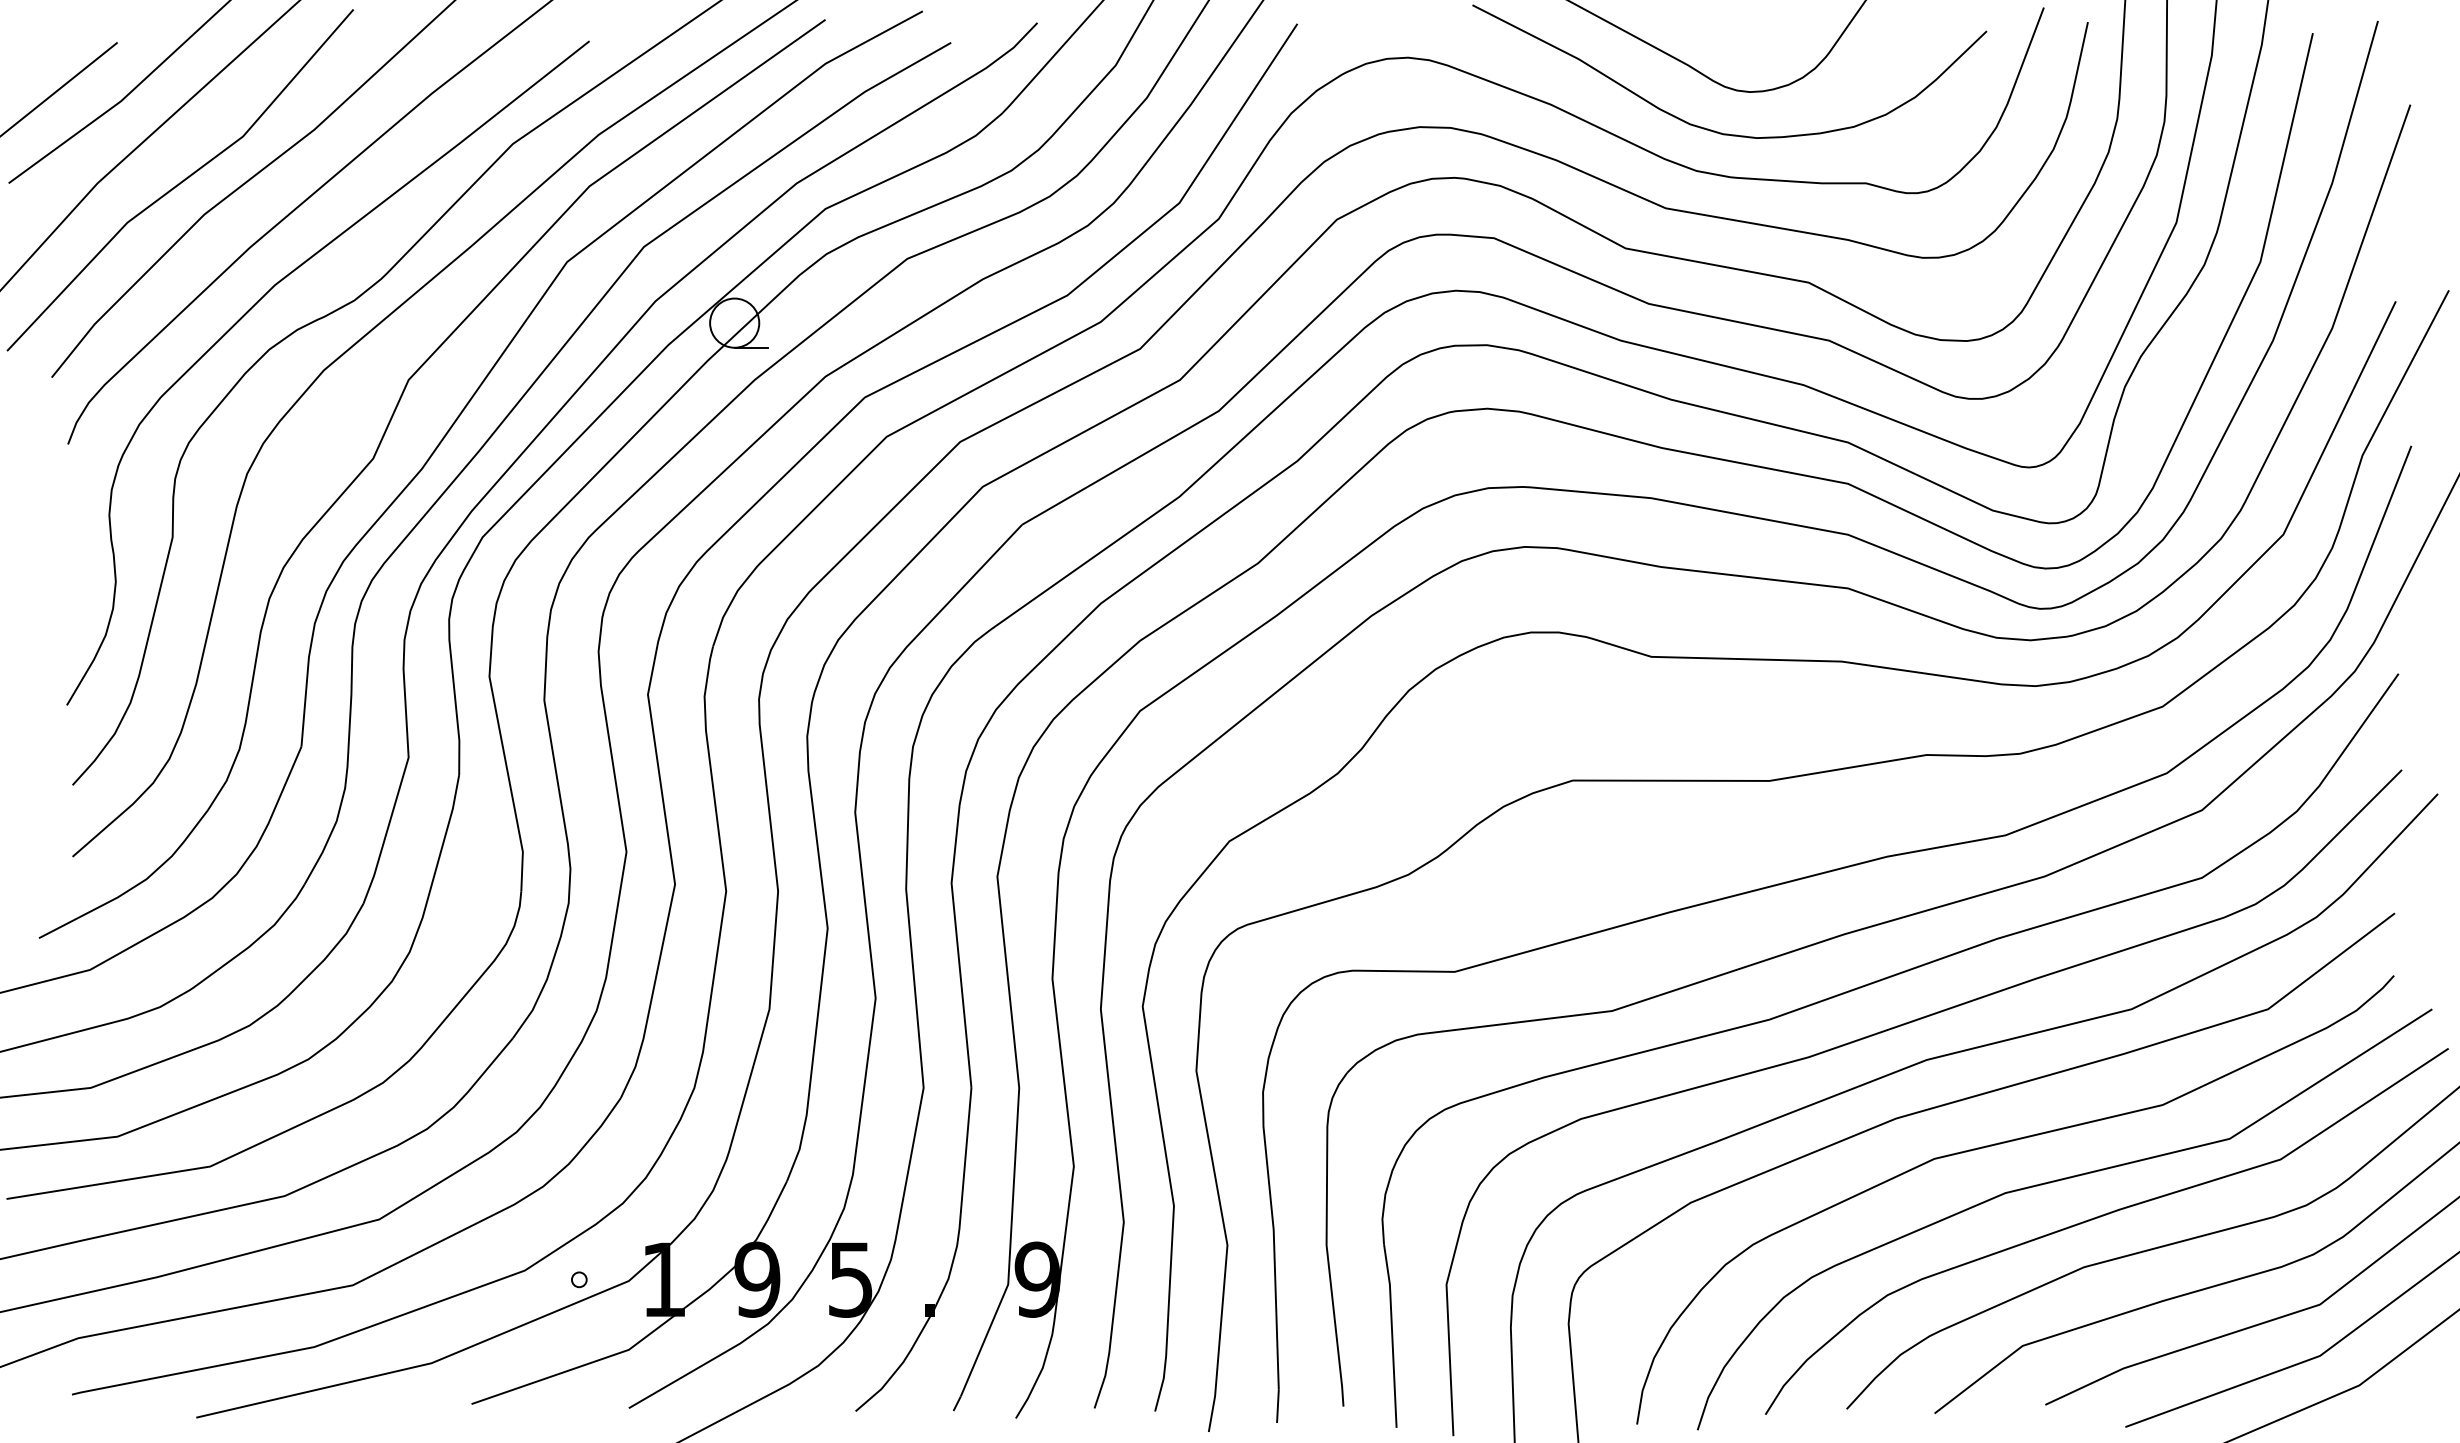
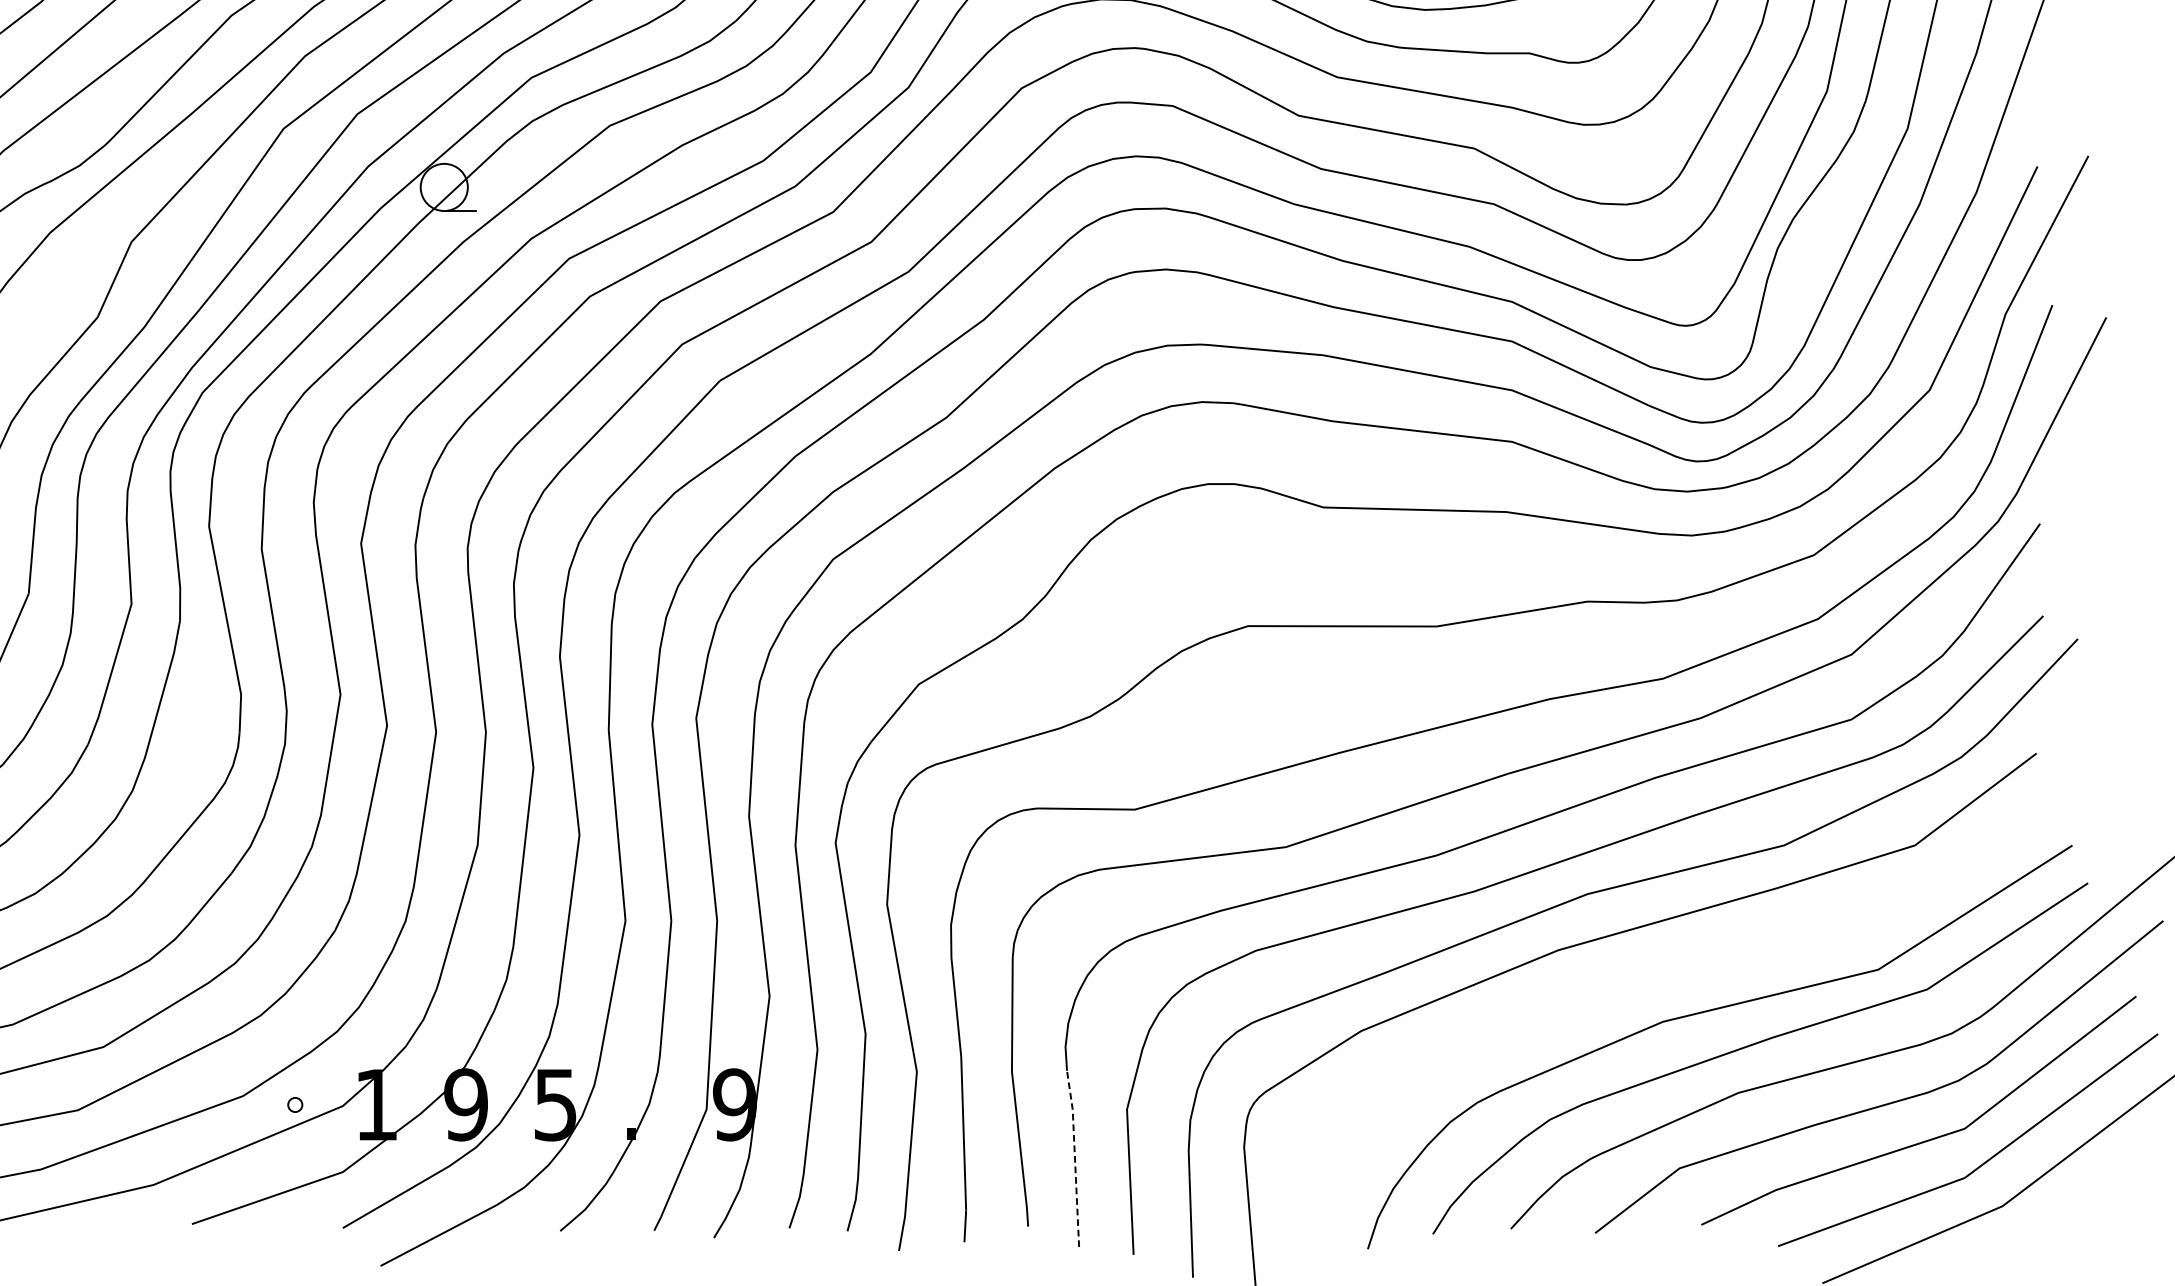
curve: (2000, 1144) -> (1658, 975), removed
line: (1392, 1335) -> (1075, 1158), solid -> dashed

